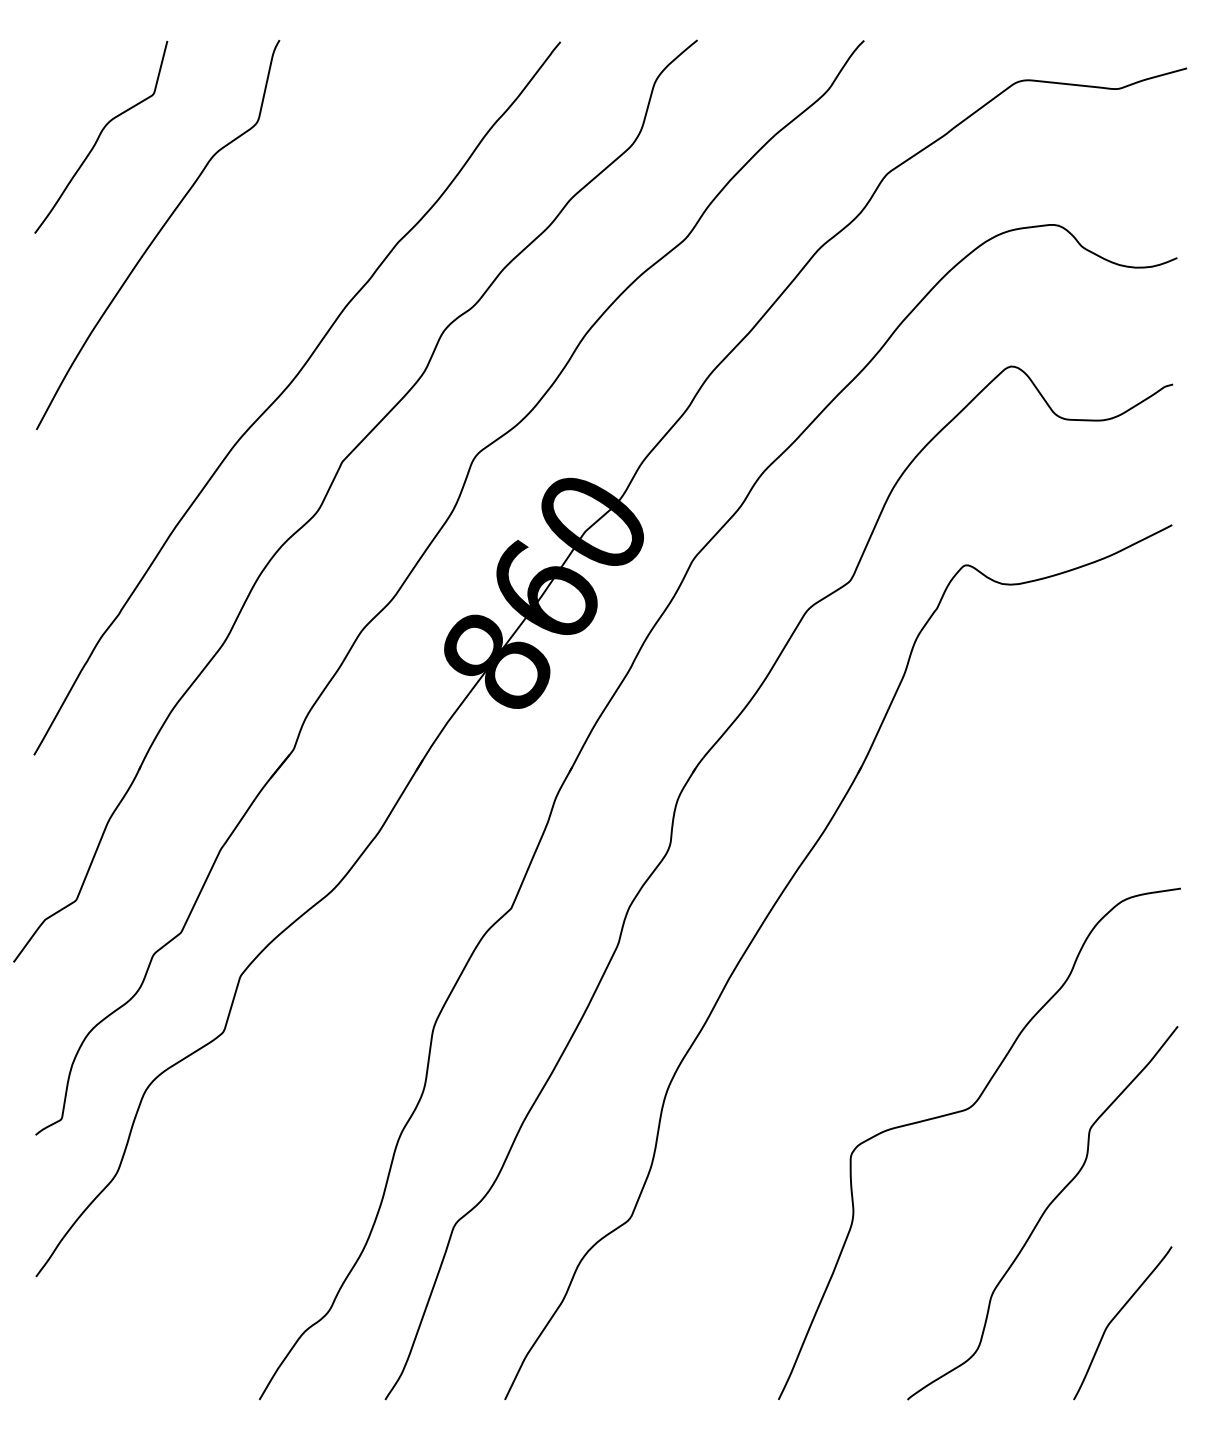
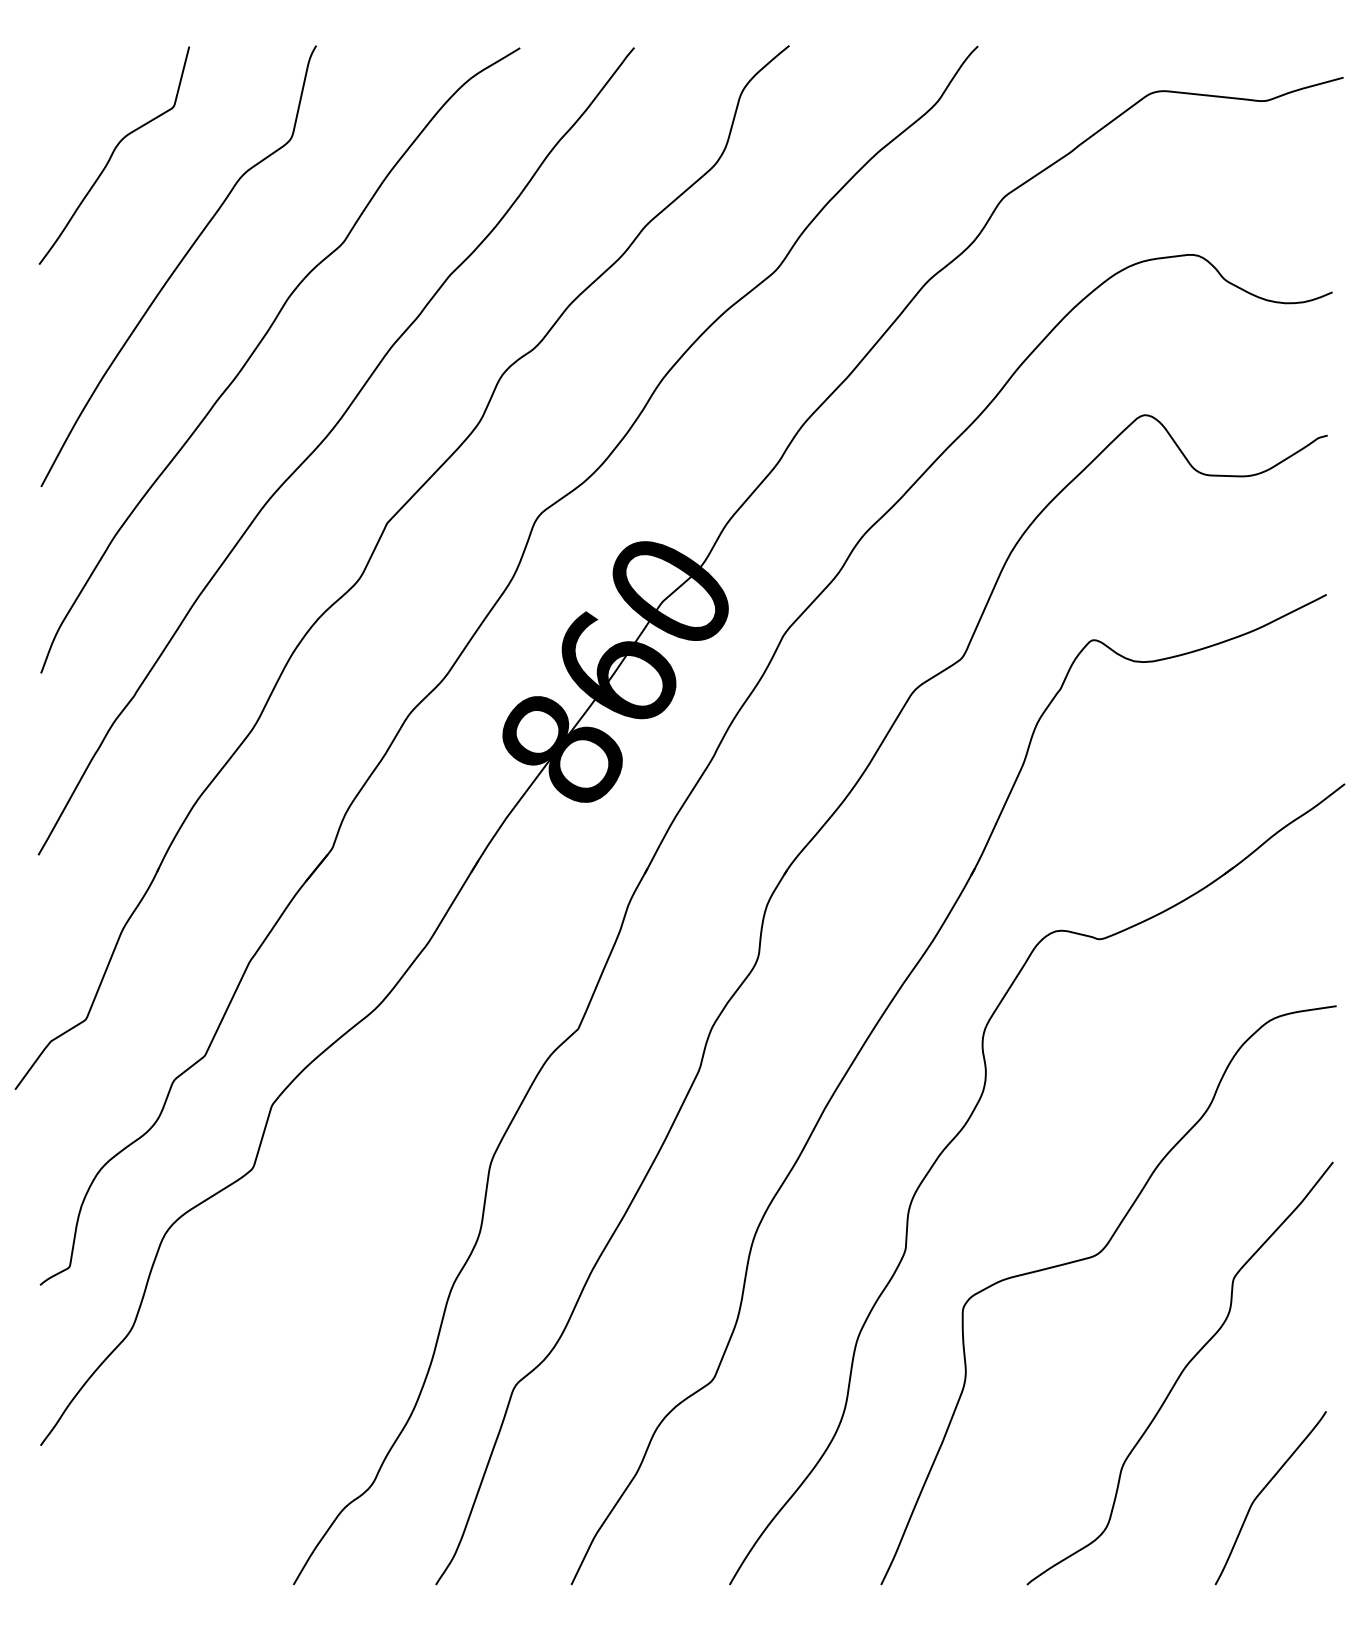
curve: (229, 304) -> (259, 345), added
part: (850, 998) -> (962, 1130), added

